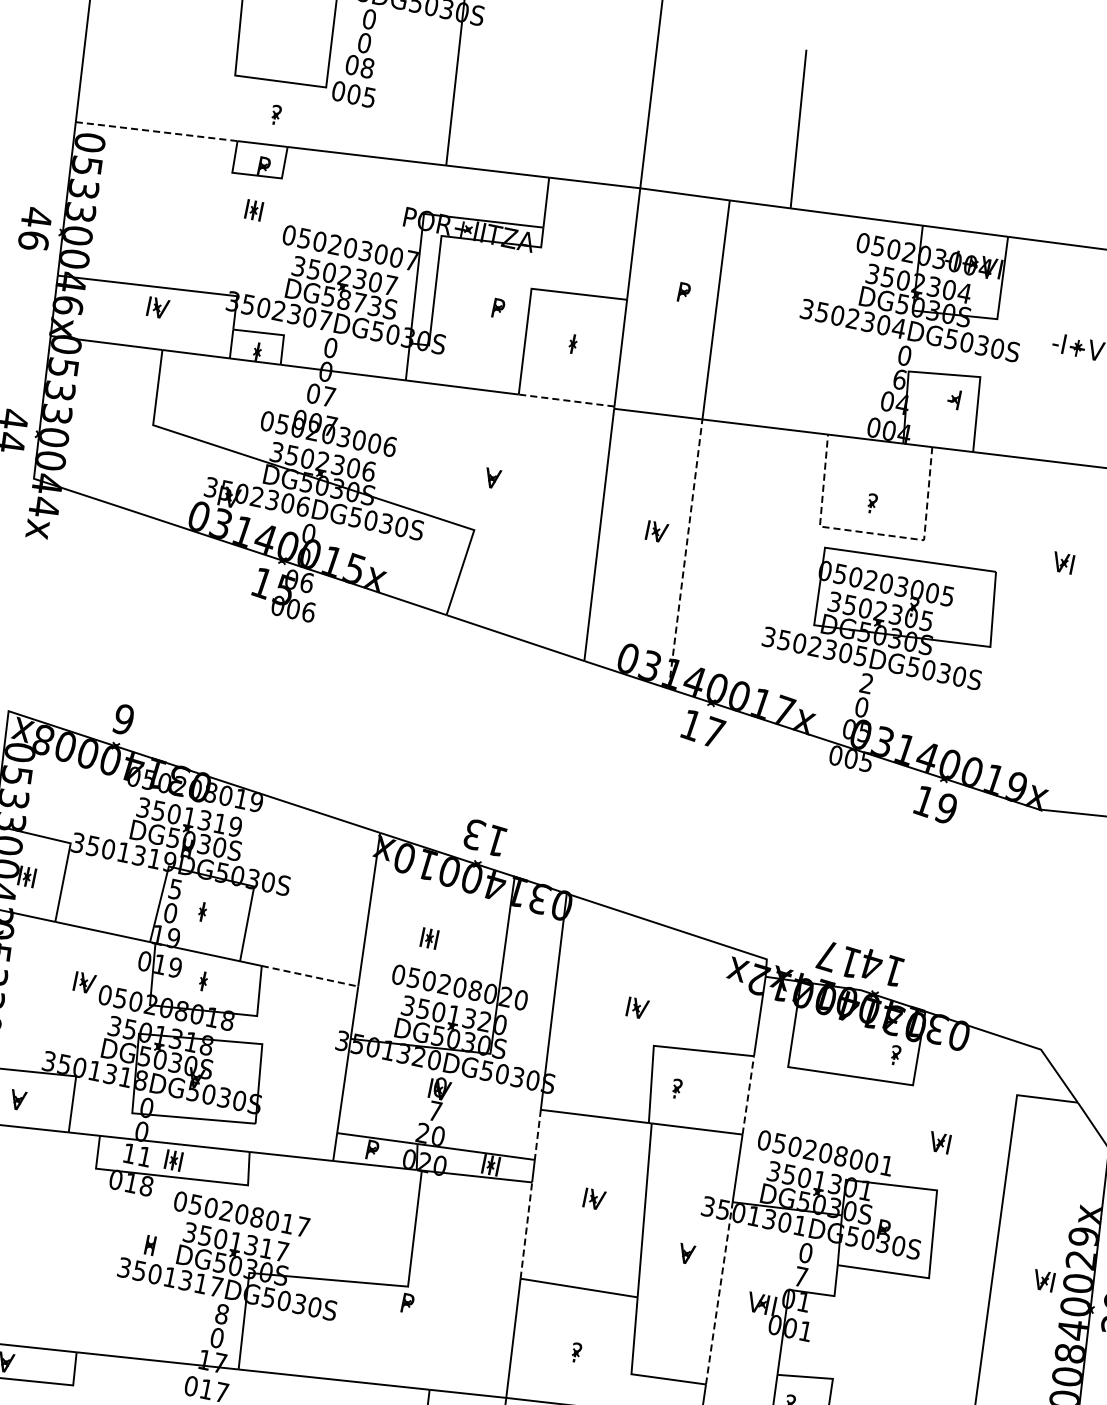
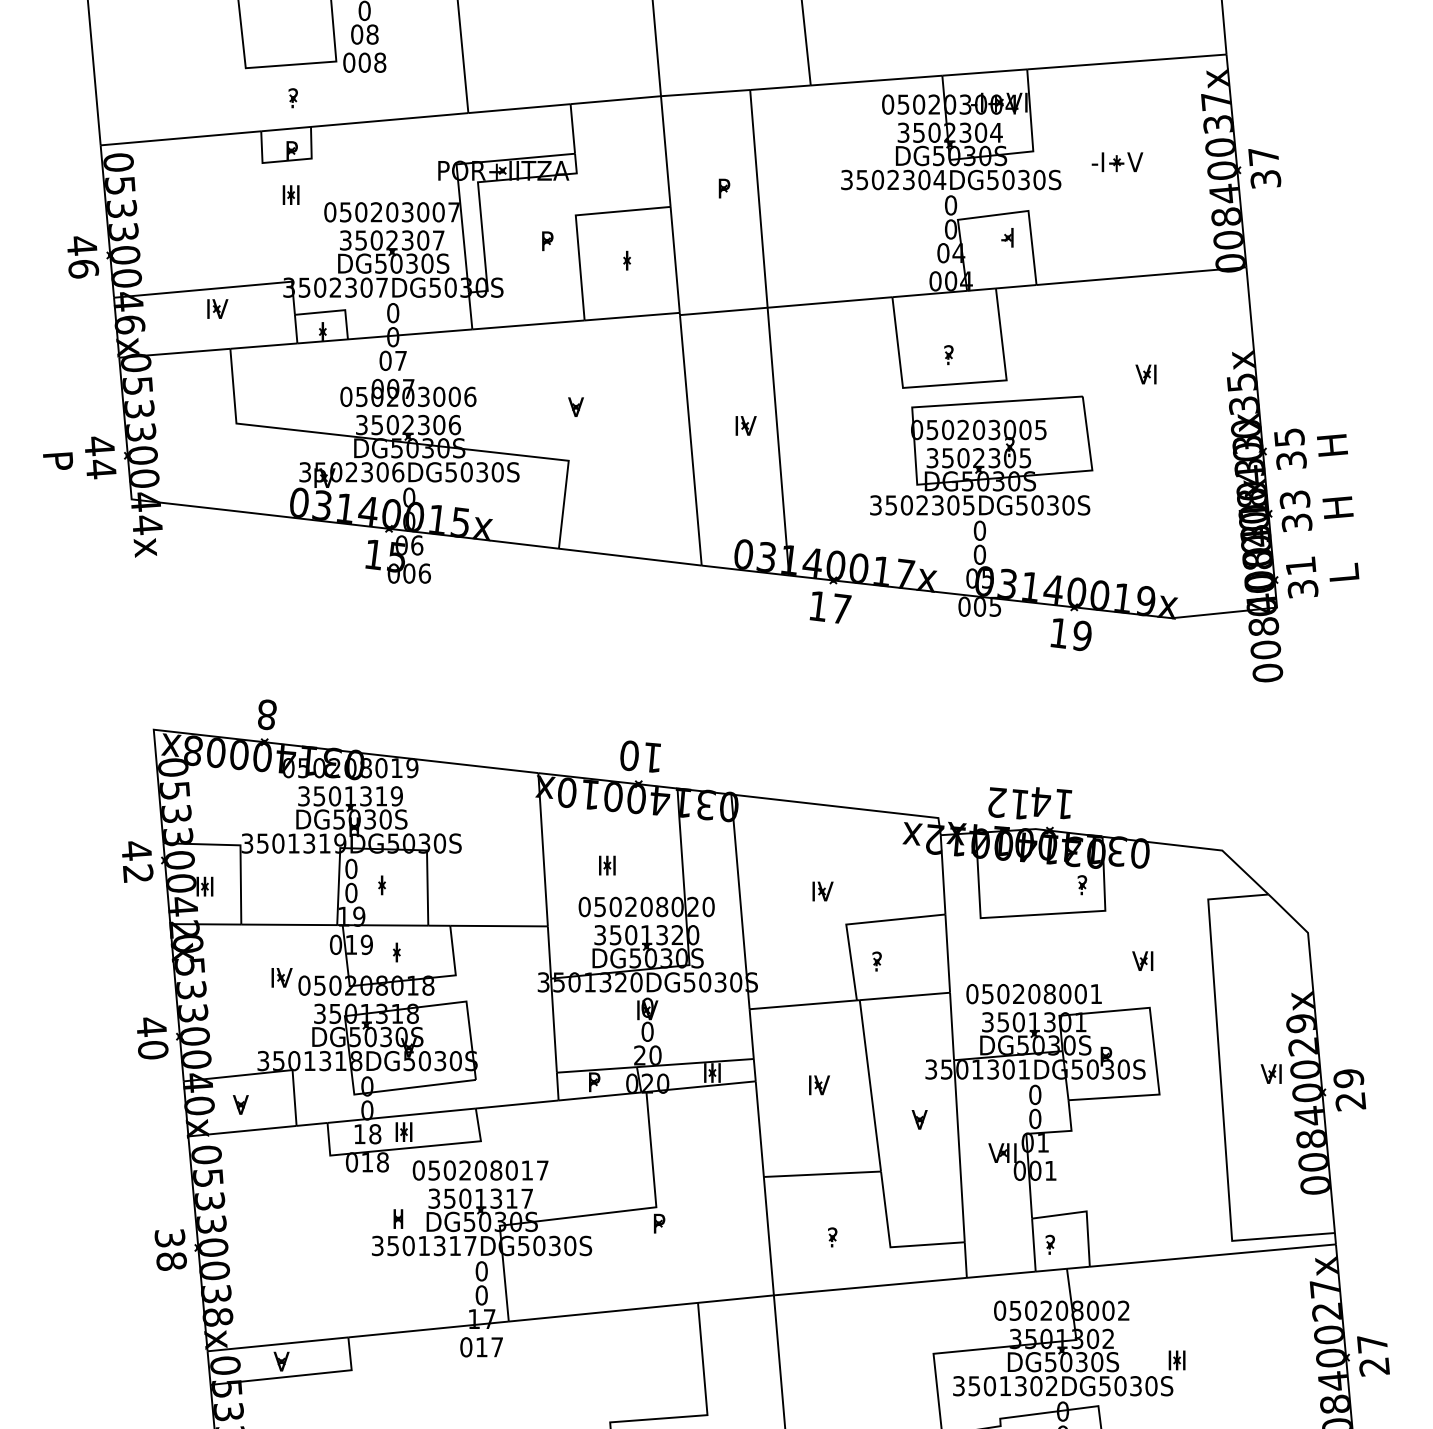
text: (369, 97) -> (380, 62), 005 -> 008
line: (156, 131) -> (180, 138), dashed -> solid
text: (359, 302) -> (411, 263), DG5873S -> DG5030S
text: (900, 379) -> (951, 229), 6 -> 0
line: (566, 400) -> (632, 316), dashed -> solid
line: (871, 533) -> (954, 384), dashed -> solid
line: (685, 554) -> (778, 441), dashed -> solid
text: (866, 683) -> (979, 530), 2 -> 0
text: (124, 719) -> (267, 714), 6 -> 8
text: (474, 834) -> (629, 755), 13 -> 10
text: (175, 889) -> (351, 868), 5 -> 0
text: (827, 955) -> (996, 802), 17 -> 12
line: (310, 976) -> (499, 926), dashed -> solid
line: (748, 1095) -> (947, 953), dashed -> solid
text: (435, 1110) -> (647, 1031), 7 -> 0
line: (537, 1135) -> (751, 1034), dashed -> solid
text: (145, 1157) -> (375, 1134), 11 -> 18
line: (526, 1230) -> (759, 1129), dashed -> solid
text: (801, 1276) -> (1035, 1118), 7 -> 0
line: (719, 1292) -> (959, 1150), dashed -> solid
text: (221, 1314) -> (481, 1271), 8 -> 0

